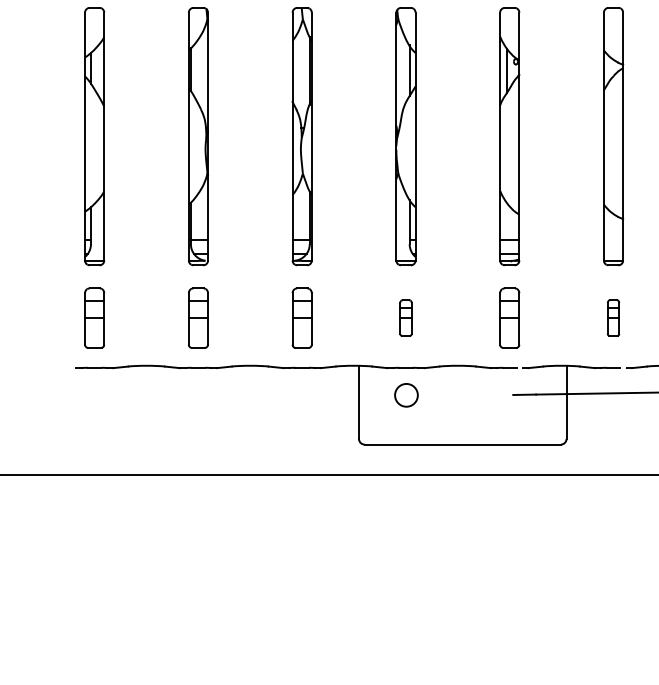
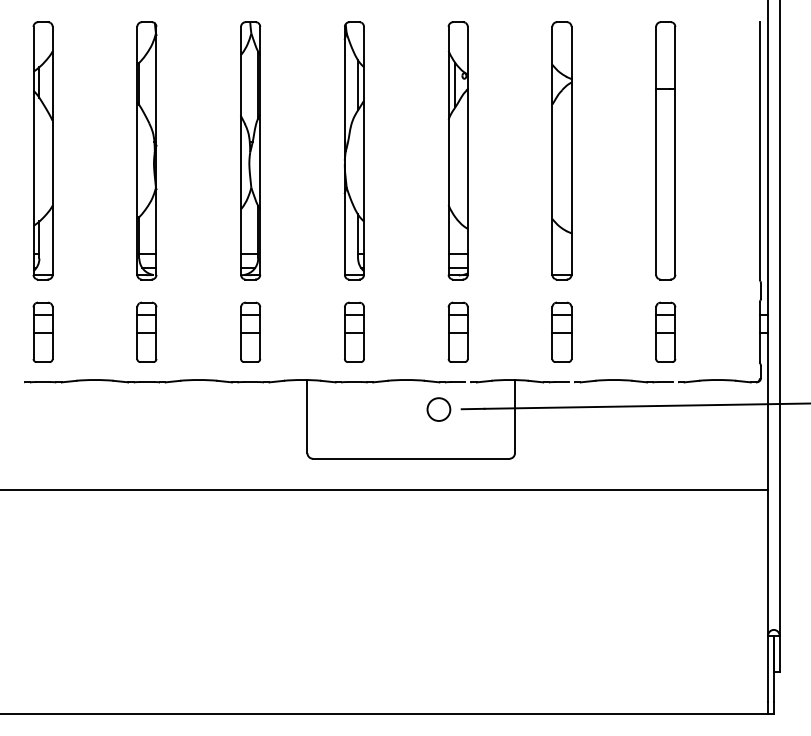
part: (406, 317) -> (354, 331), size x1.67
part: (613, 317) -> (561, 331), size x1.67
circle: (406, 395) -> (438, 409), moved

